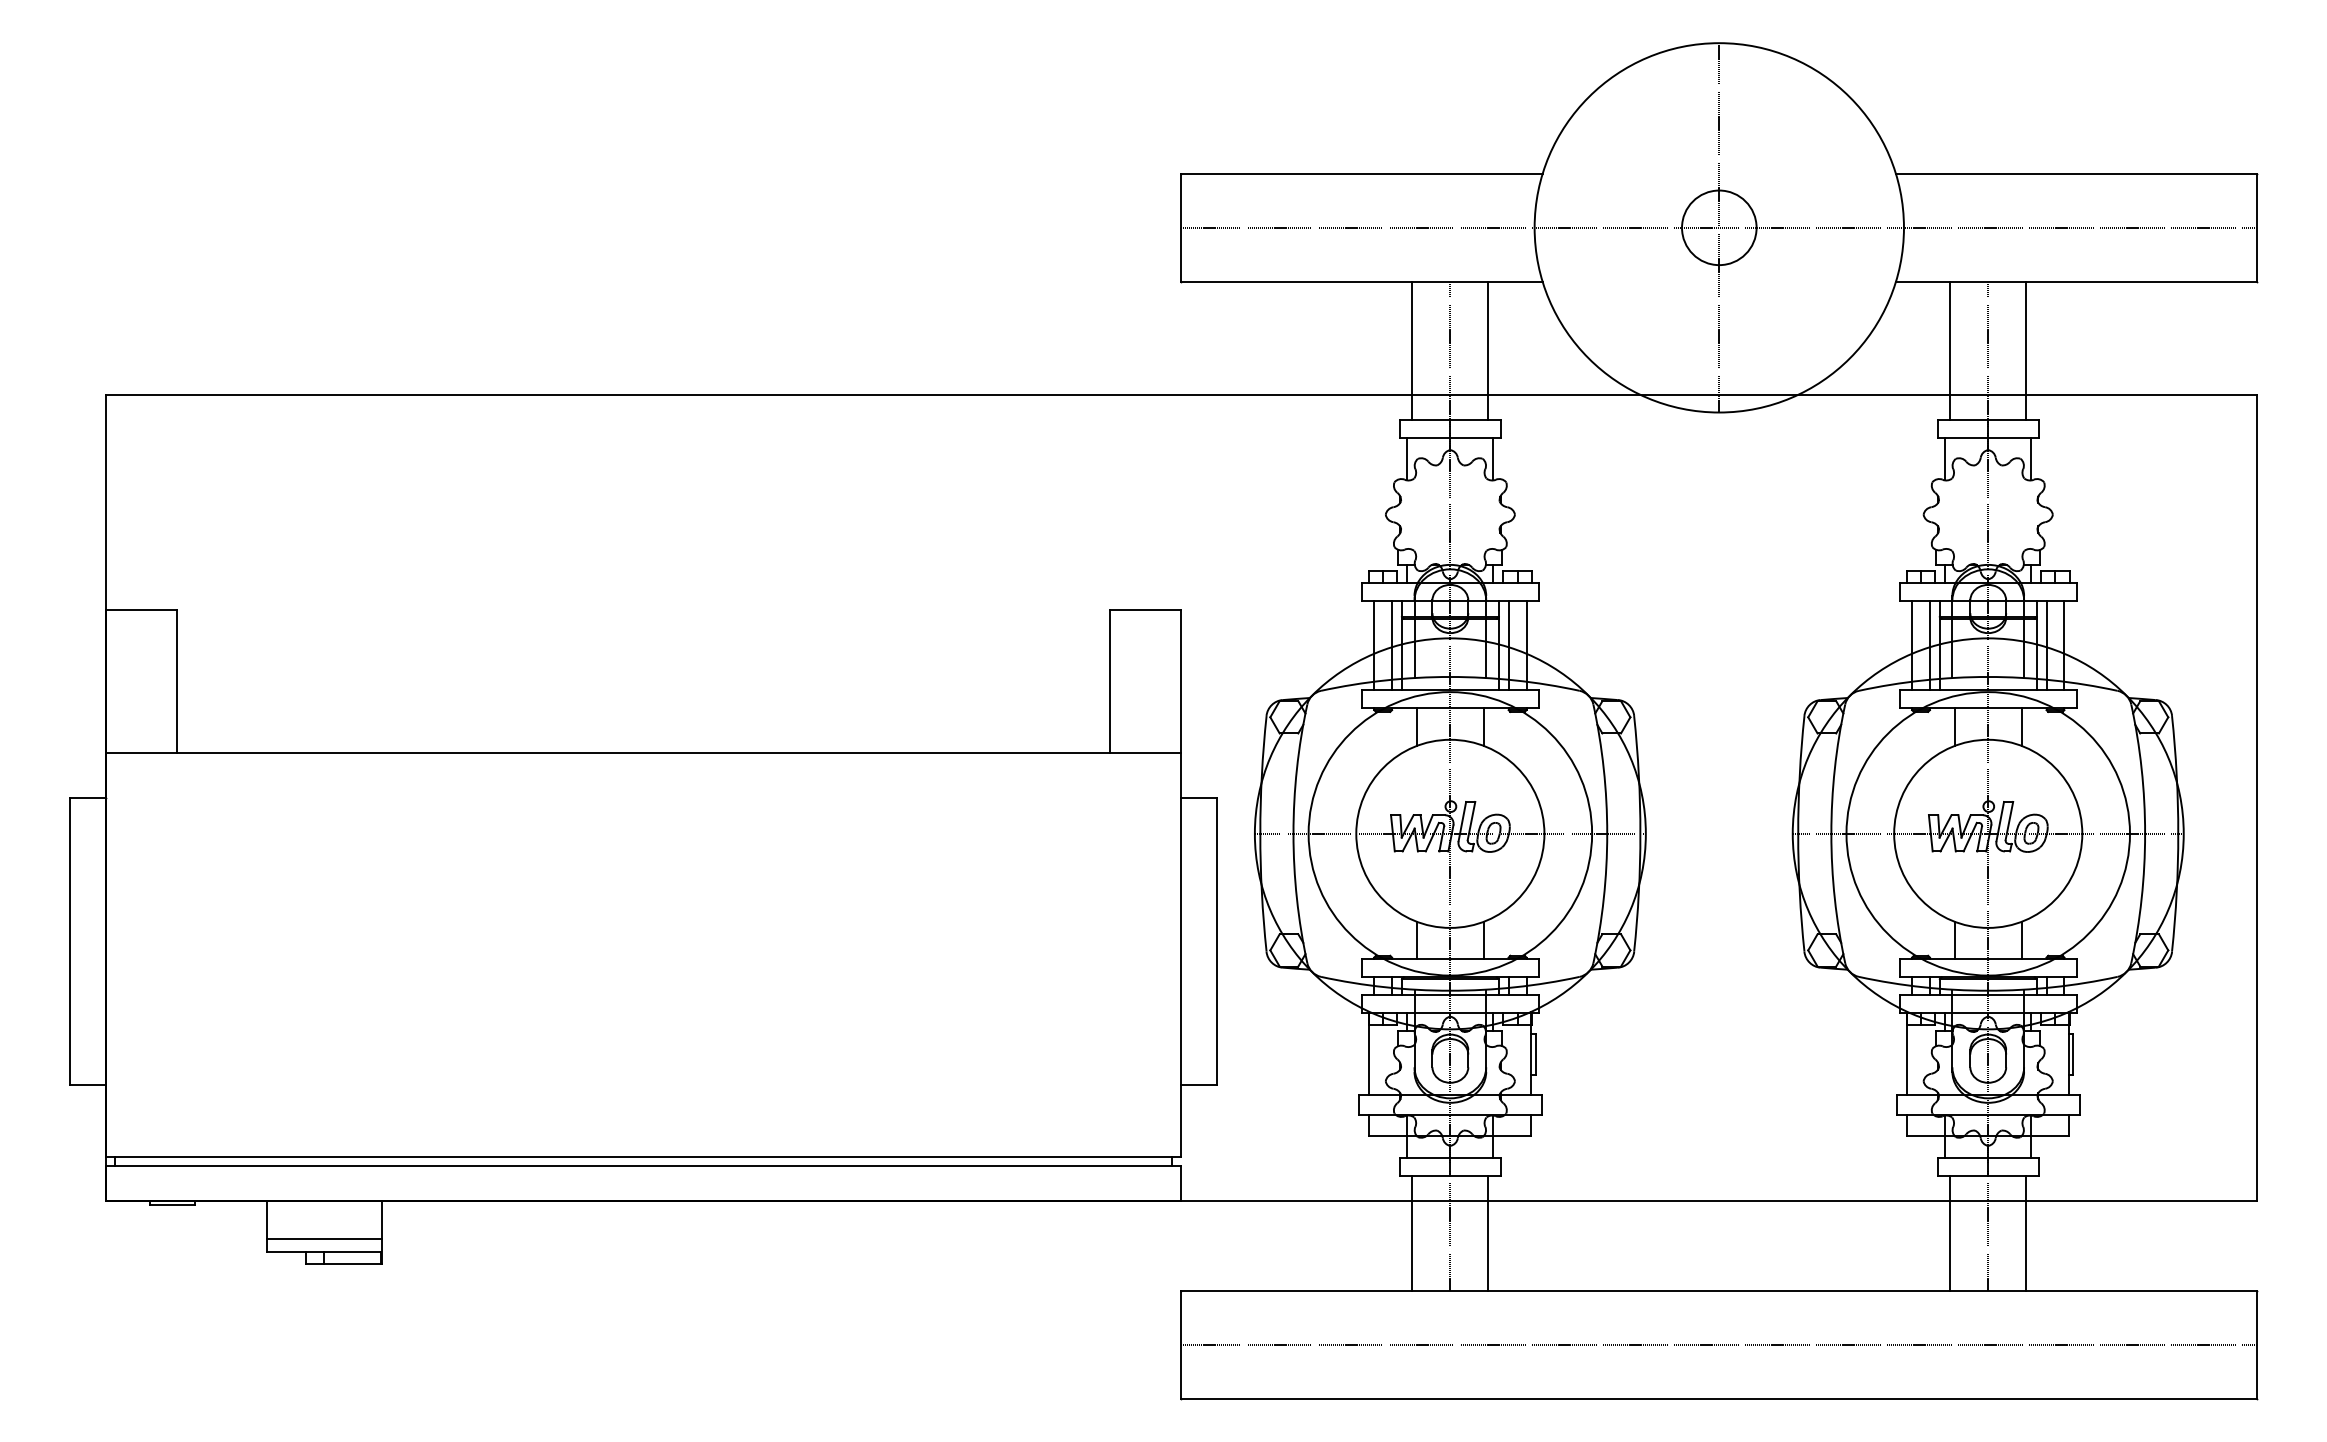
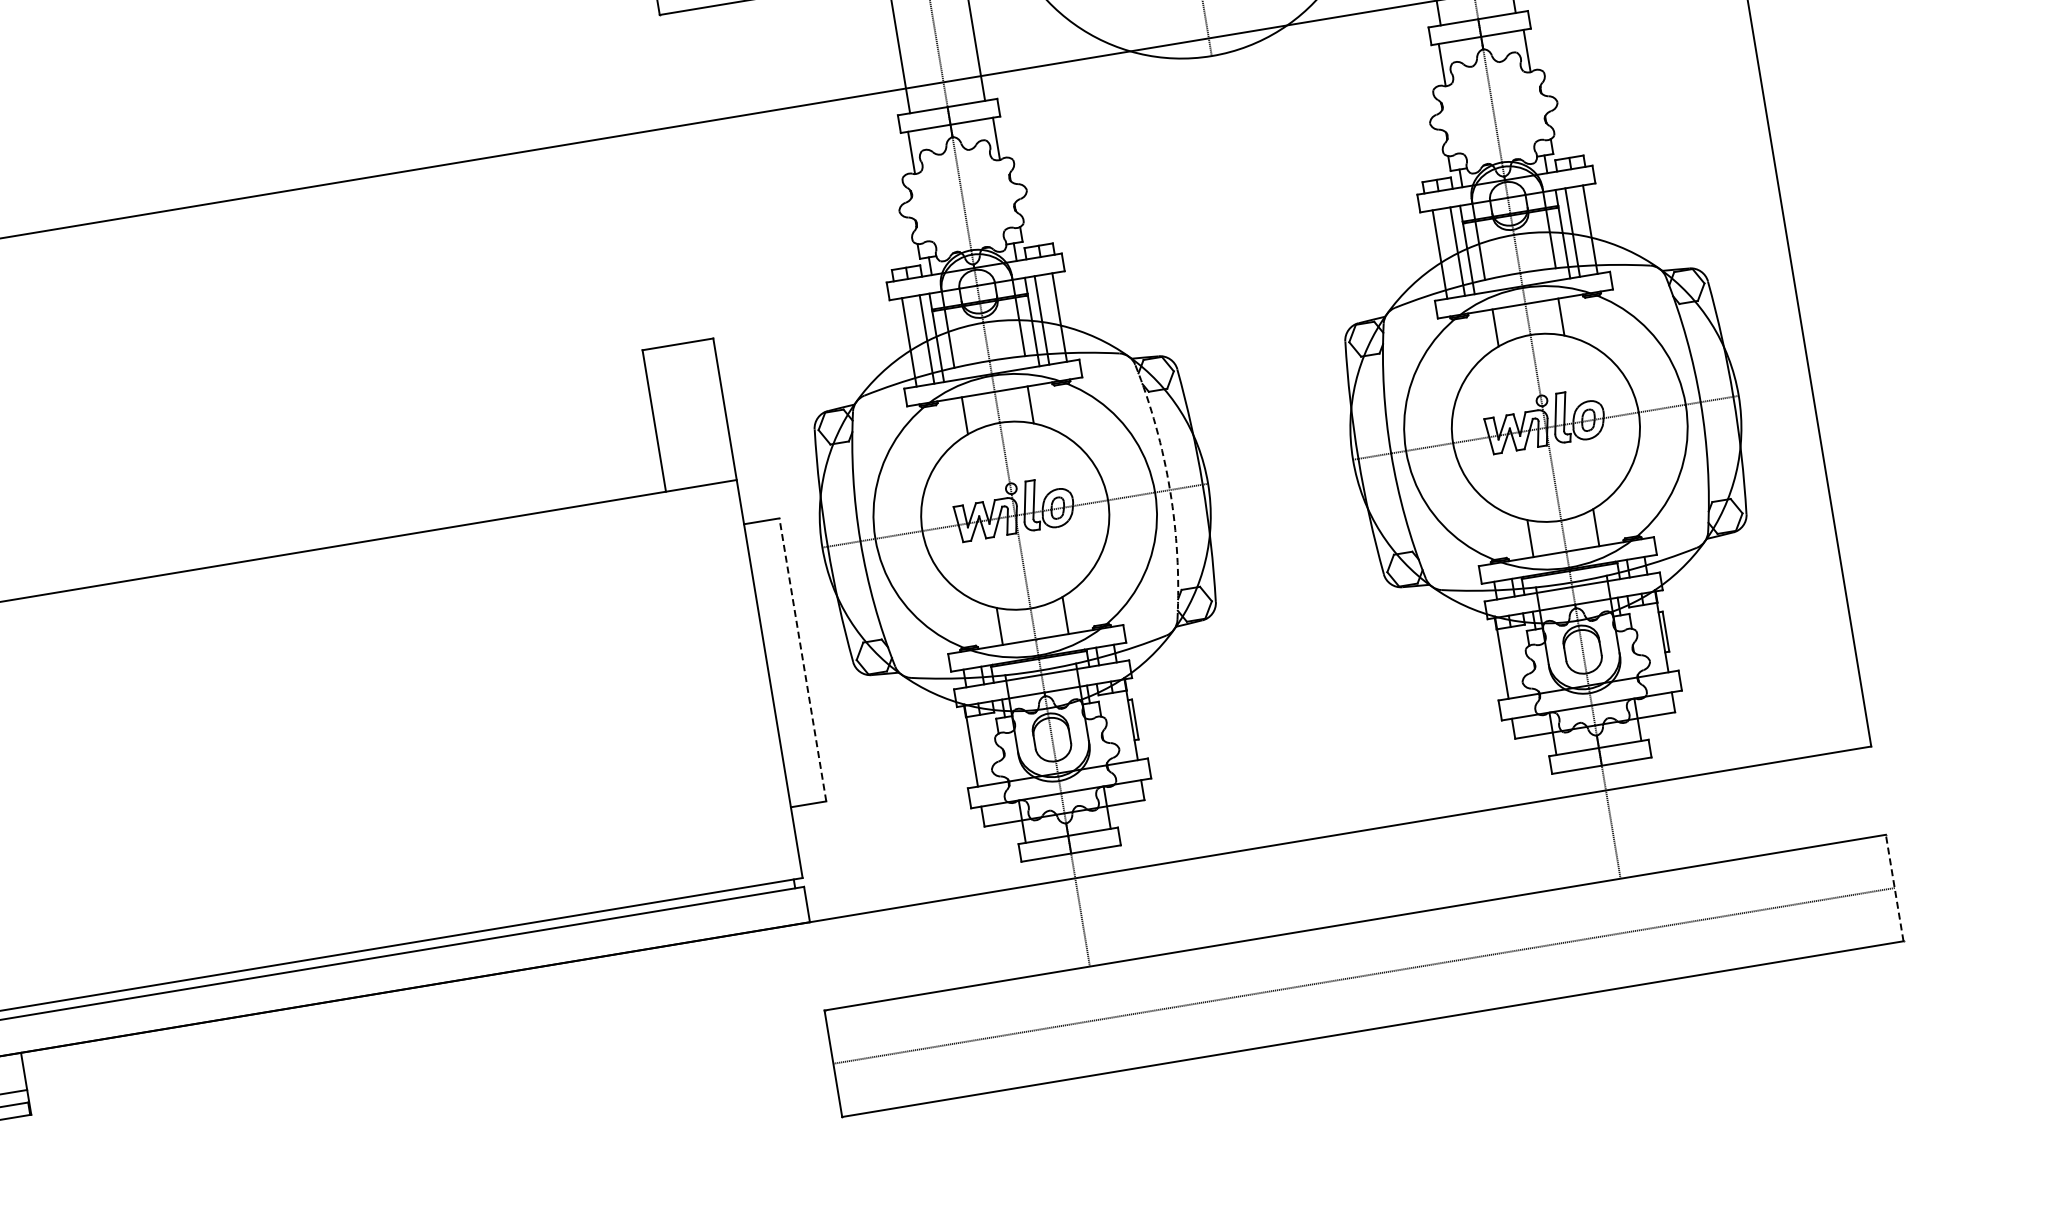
arc: (1607, 833) -> (1170, 489), solid -> dashed
line: (1217, 940) -> (802, 658), solid -> dashed
line: (1412, 1233) -> (1043, 916), removed
line: (1488, 1233) -> (1118, 903), removed
line: (1950, 1233) -> (1573, 828), removed
line: (2026, 1233) -> (1648, 815), removed
line: (2257, 1344) -> (1894, 887), solid -> dashed

